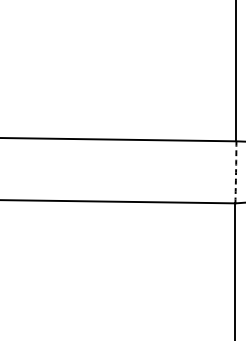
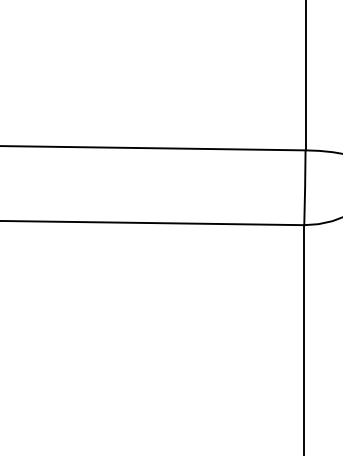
arc: (236, 172) -> (305, 187), dashed -> solid

